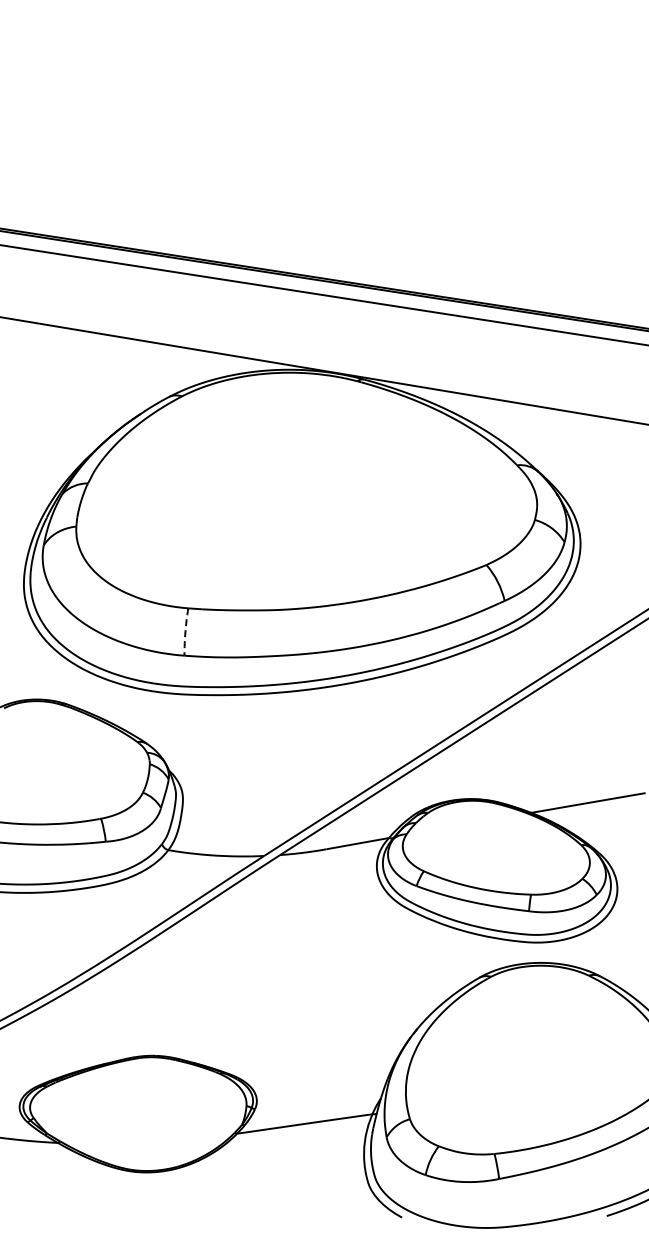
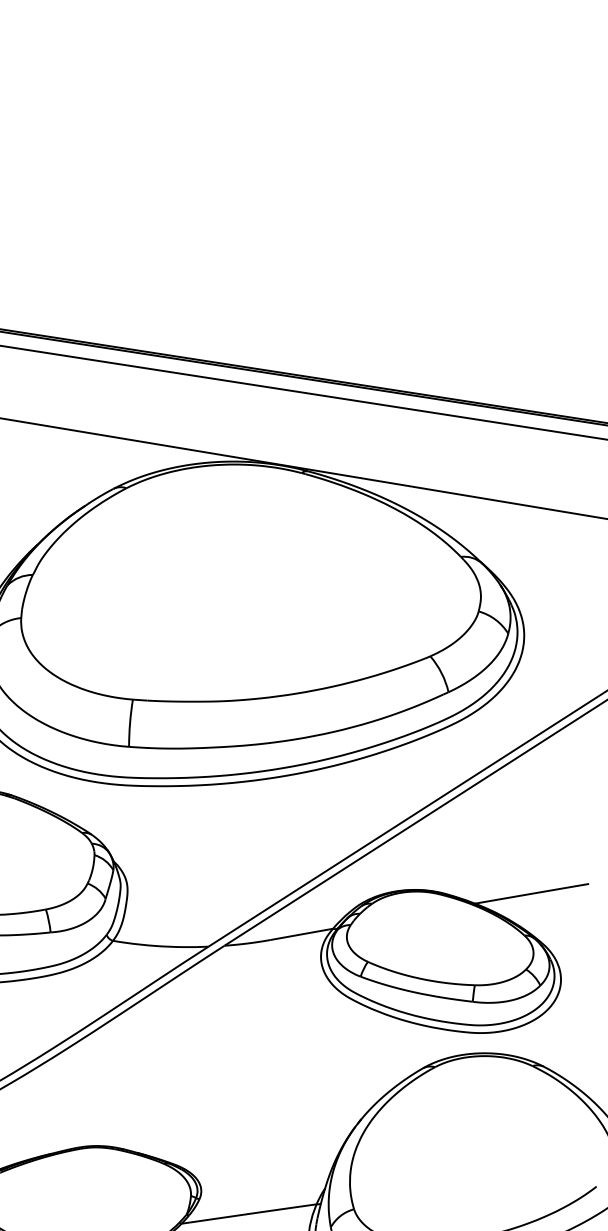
arc: (185, 631) -> (130, 722), dashed -> solid

